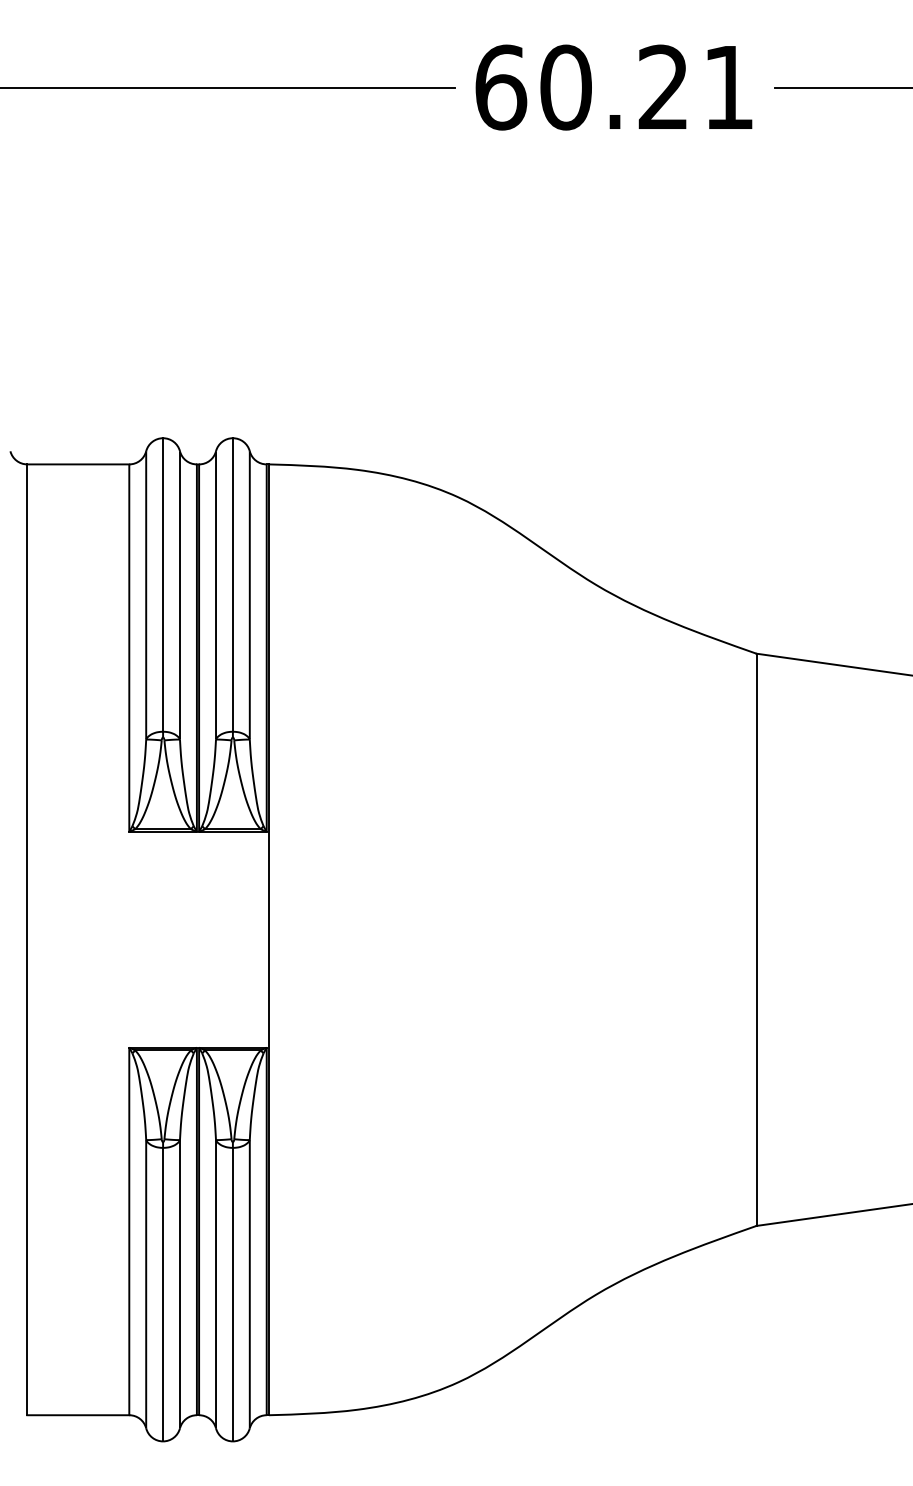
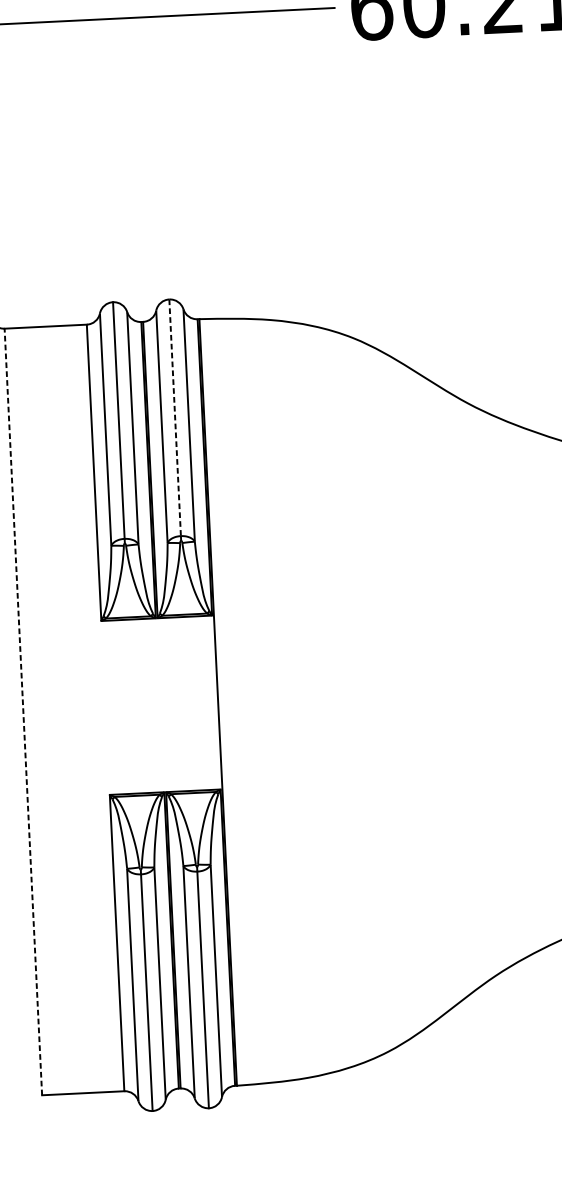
line: (232, 584) -> (174, 417), solid -> dashed
line: (27, 939) -> (23, 711), solid -> dashed

